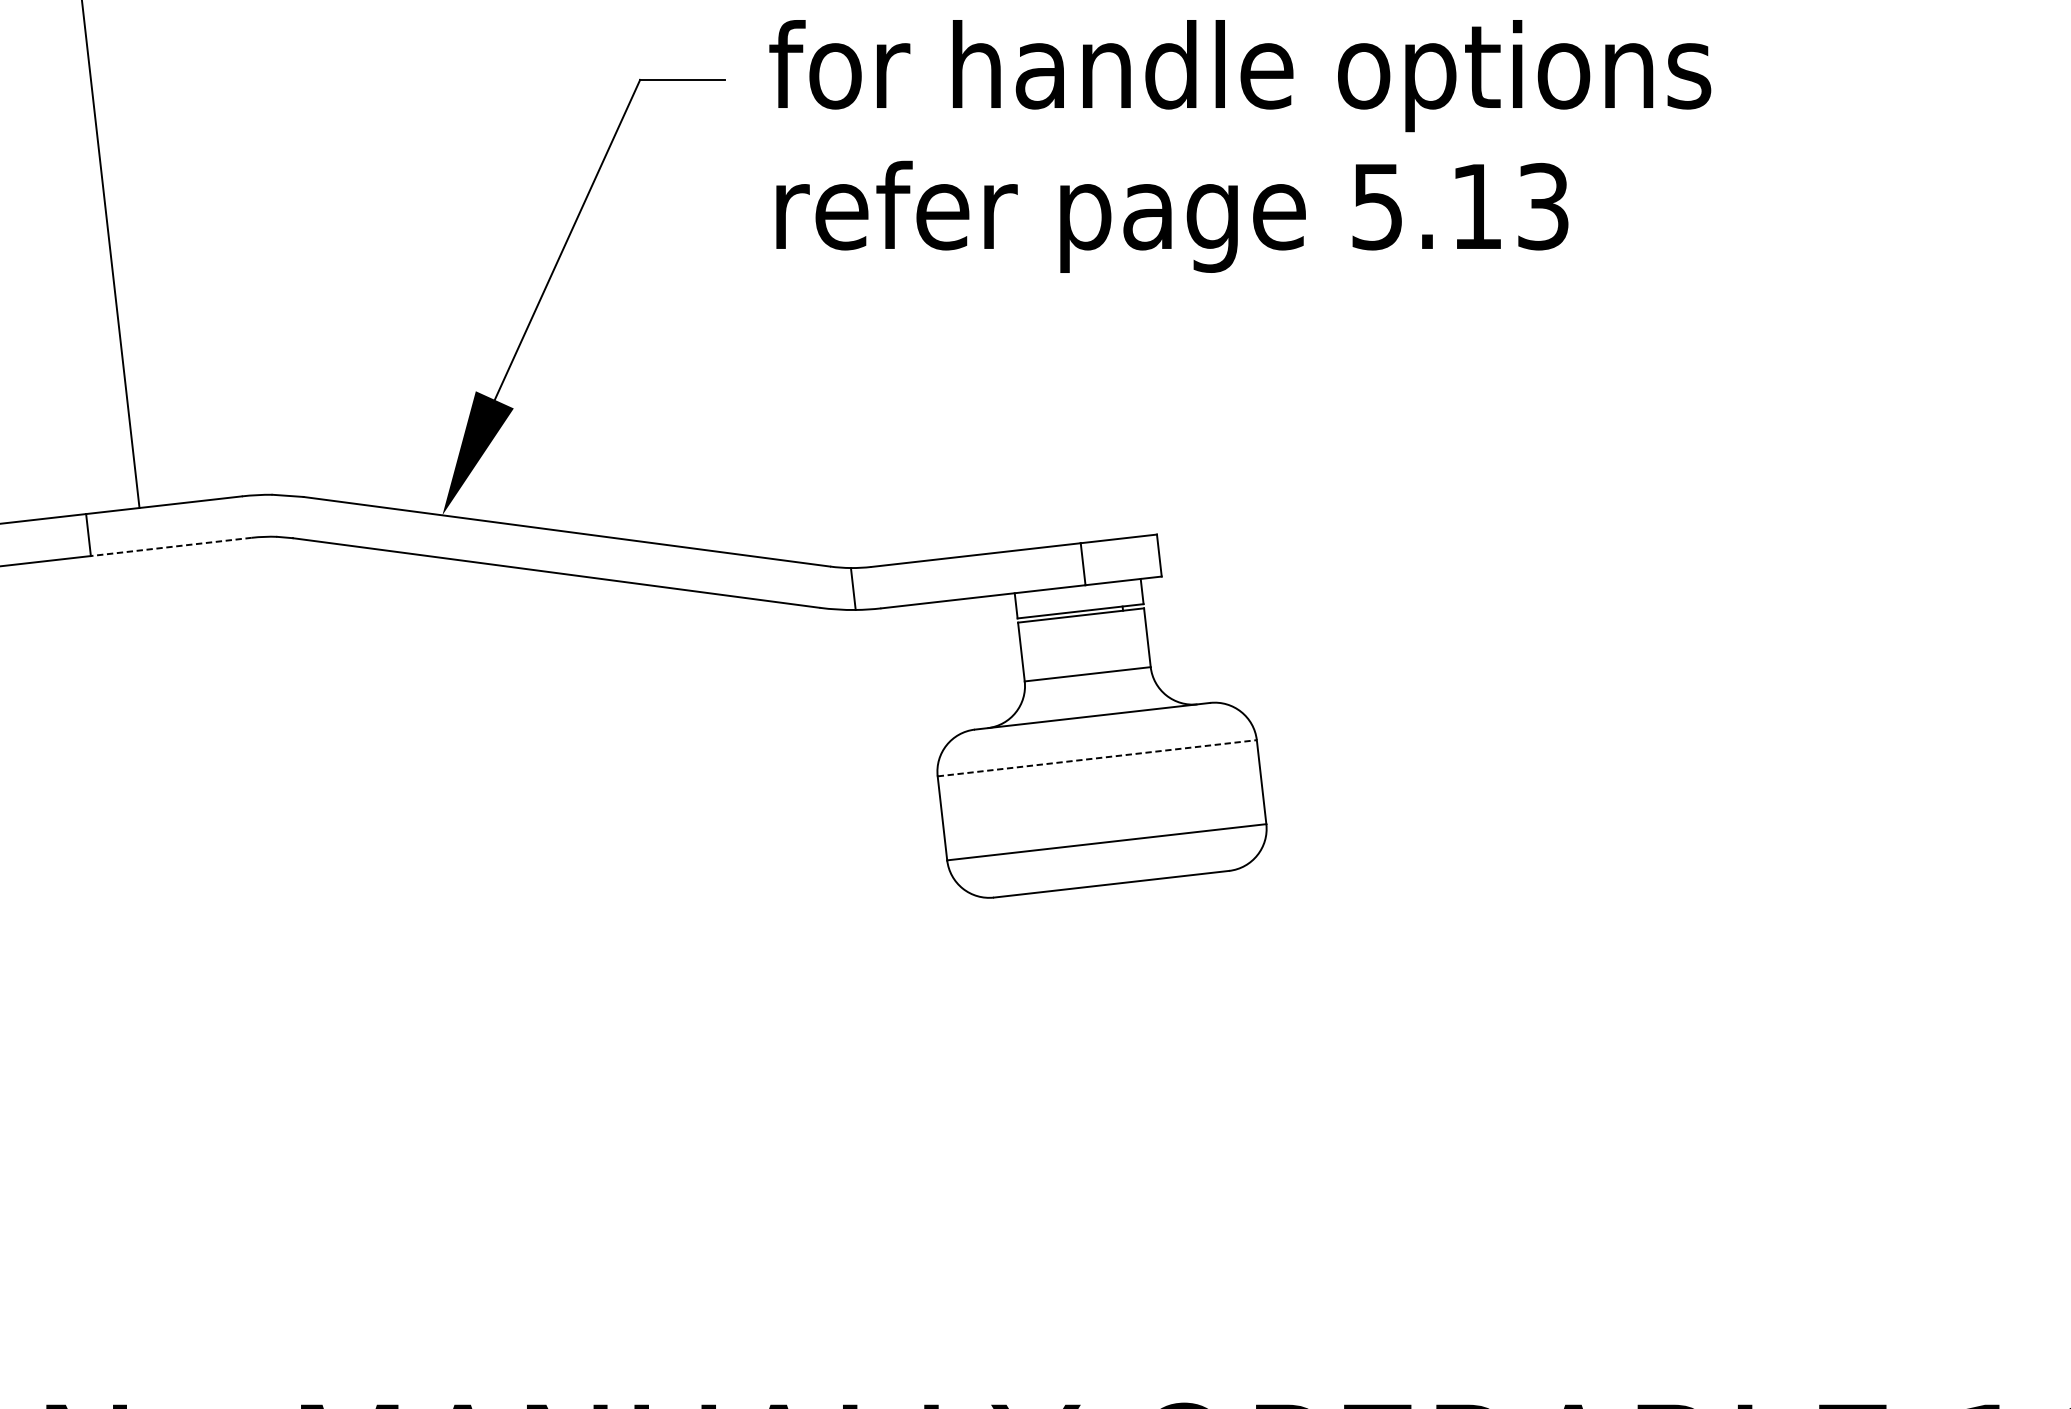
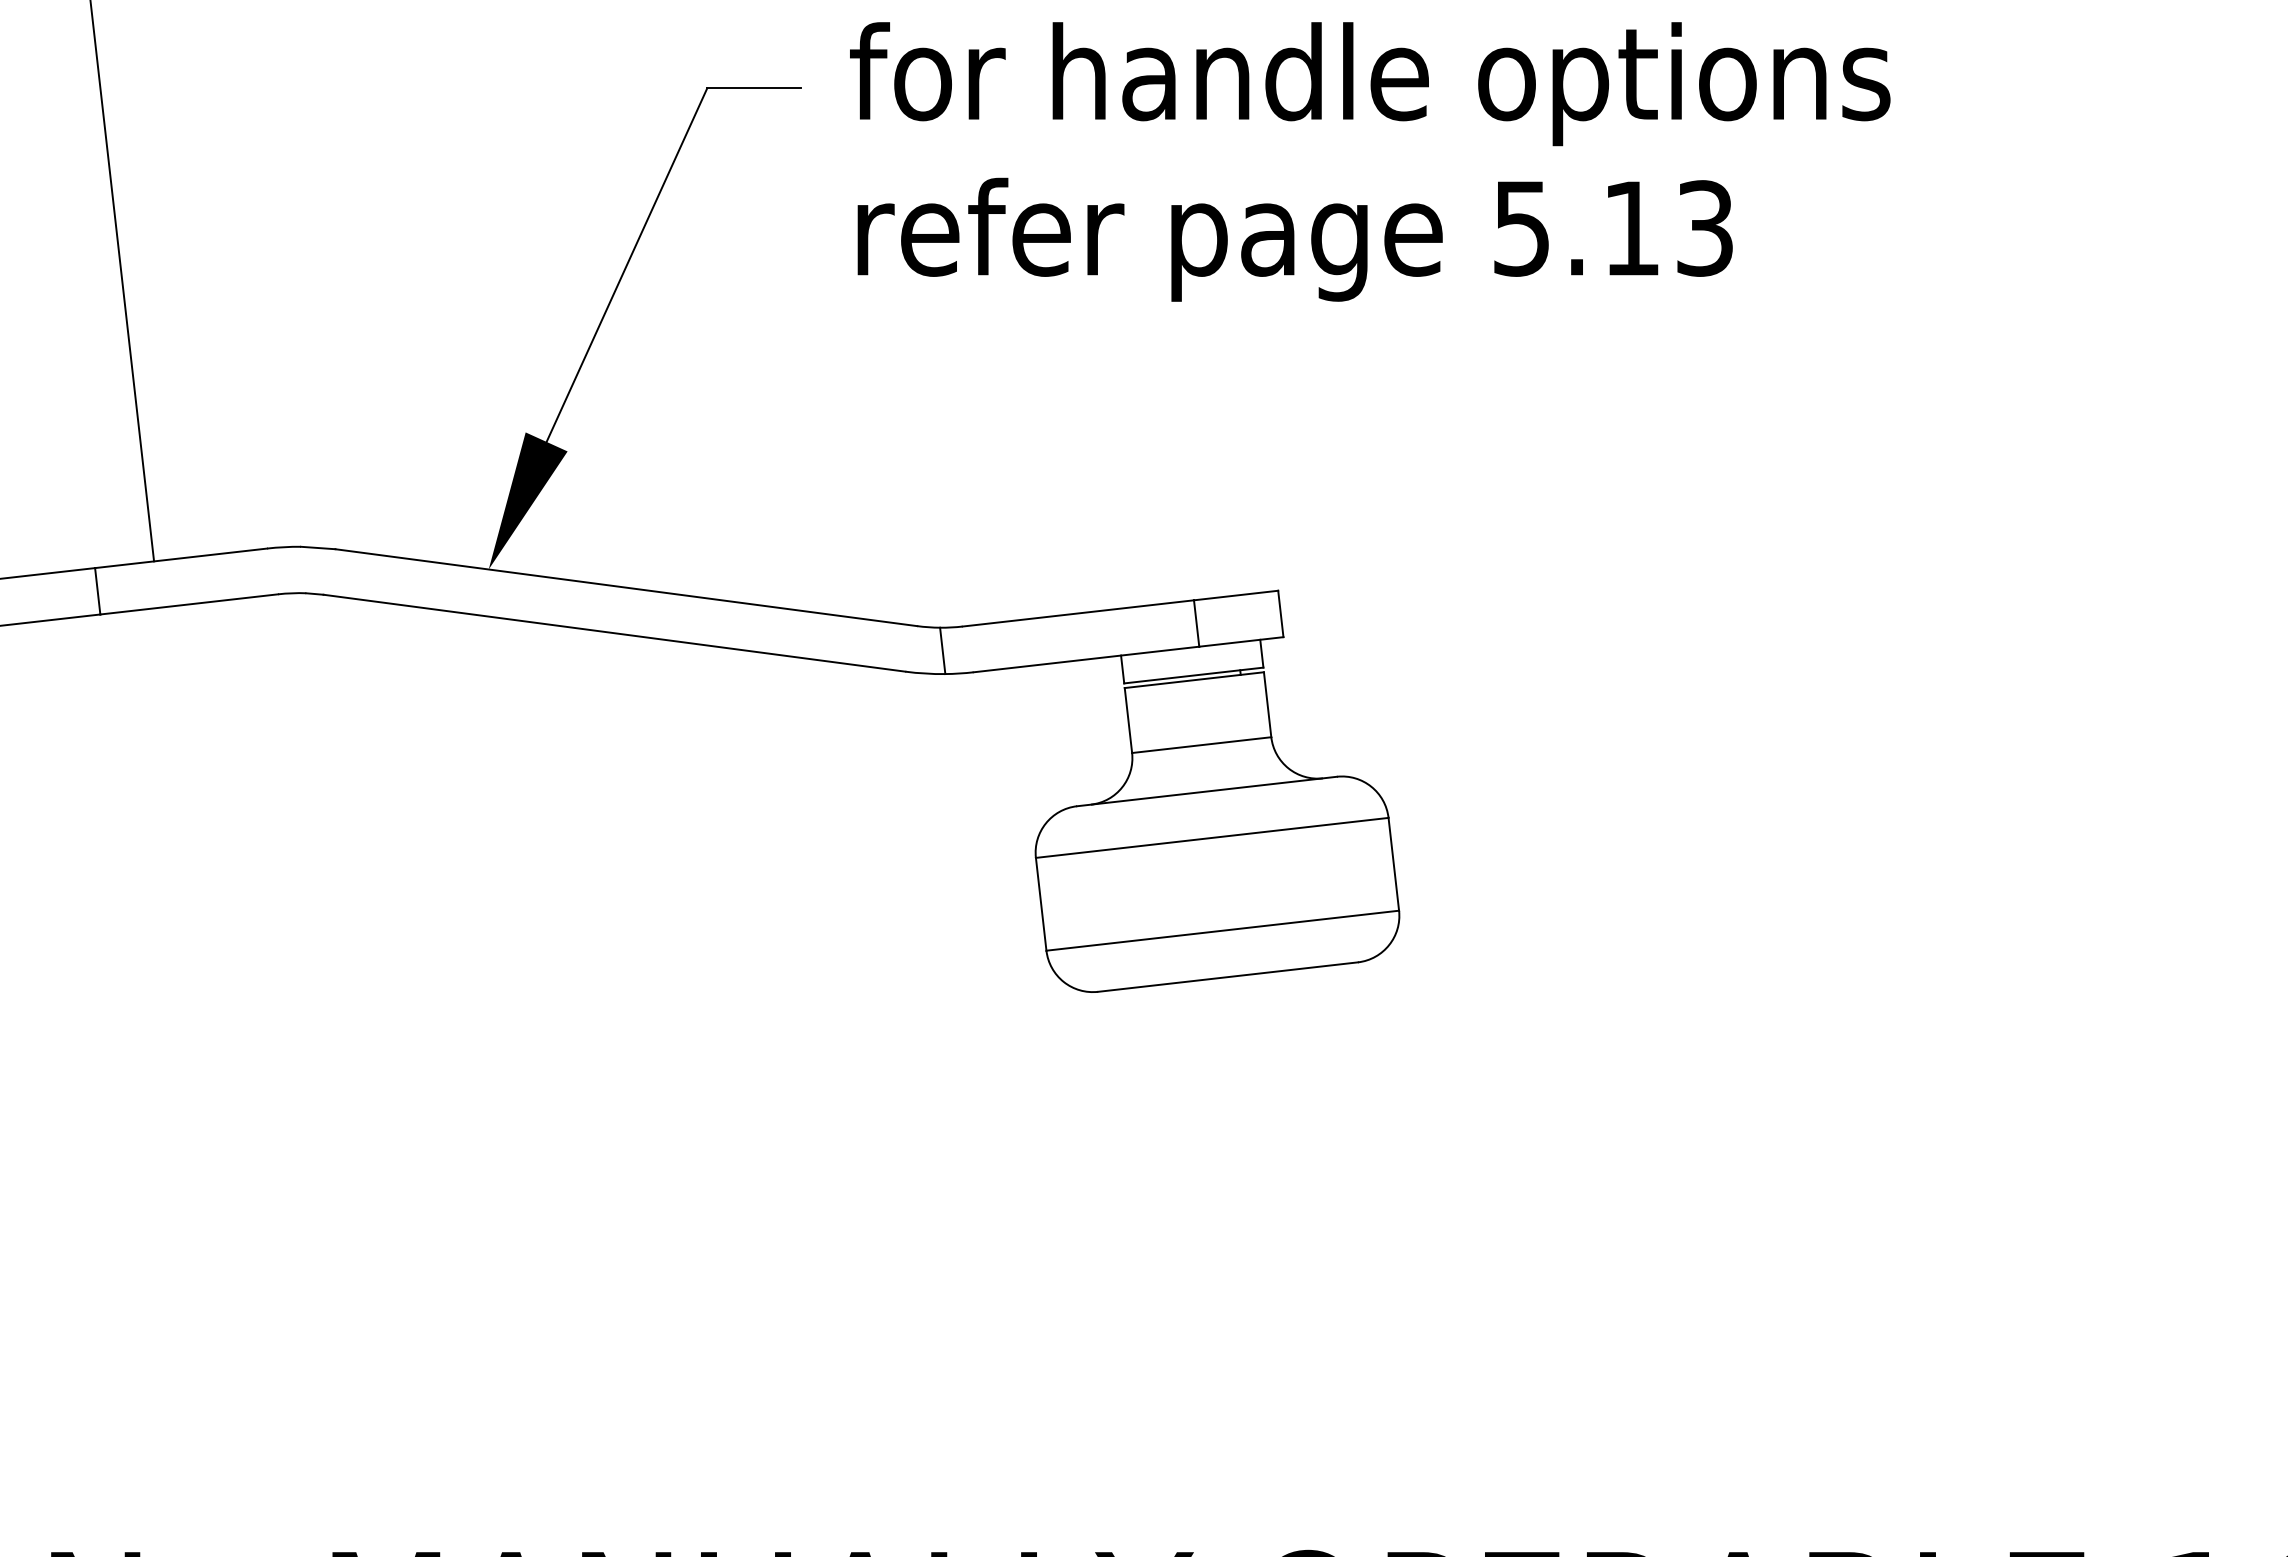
line: (170, 547) -> (188, 604), dashed -> solid
line: (1097, 757) -> (1212, 837), dashed -> solid

